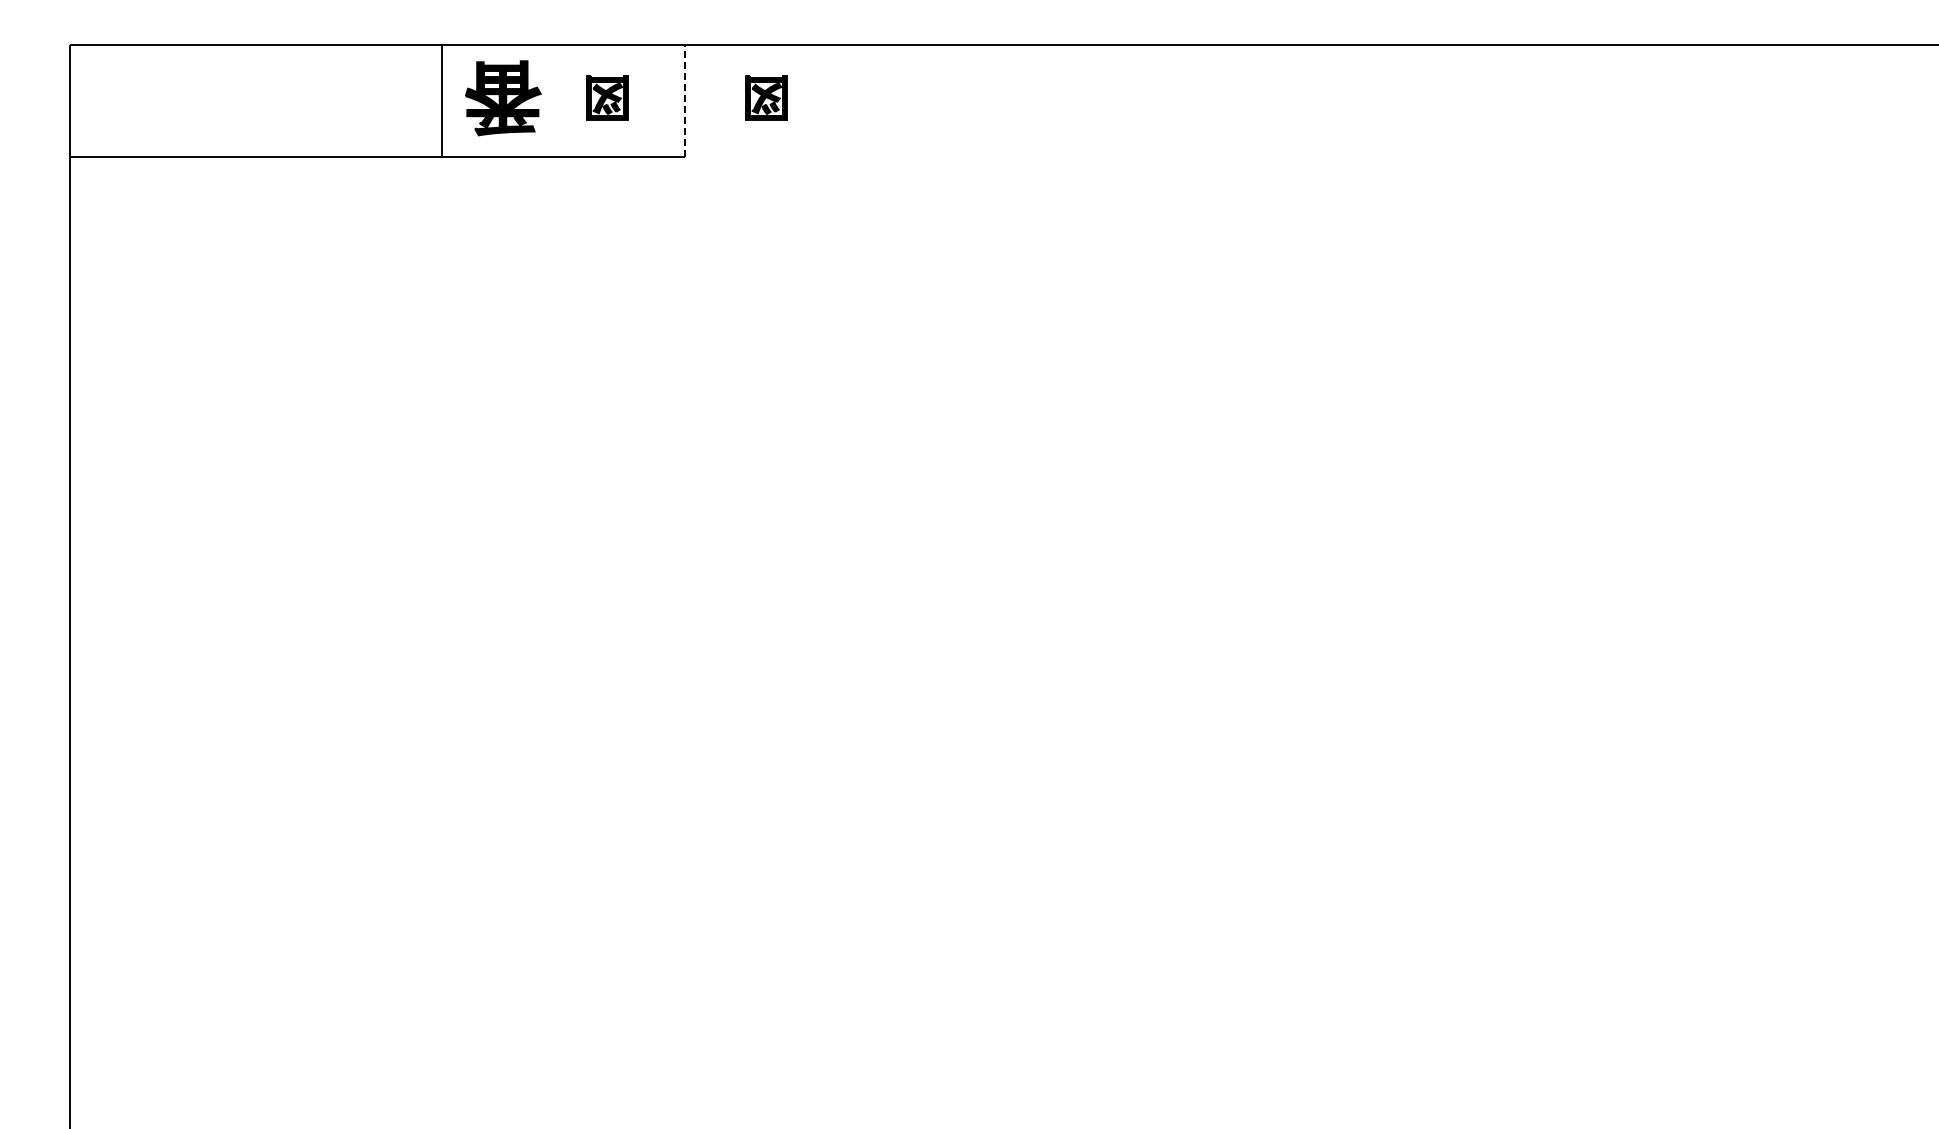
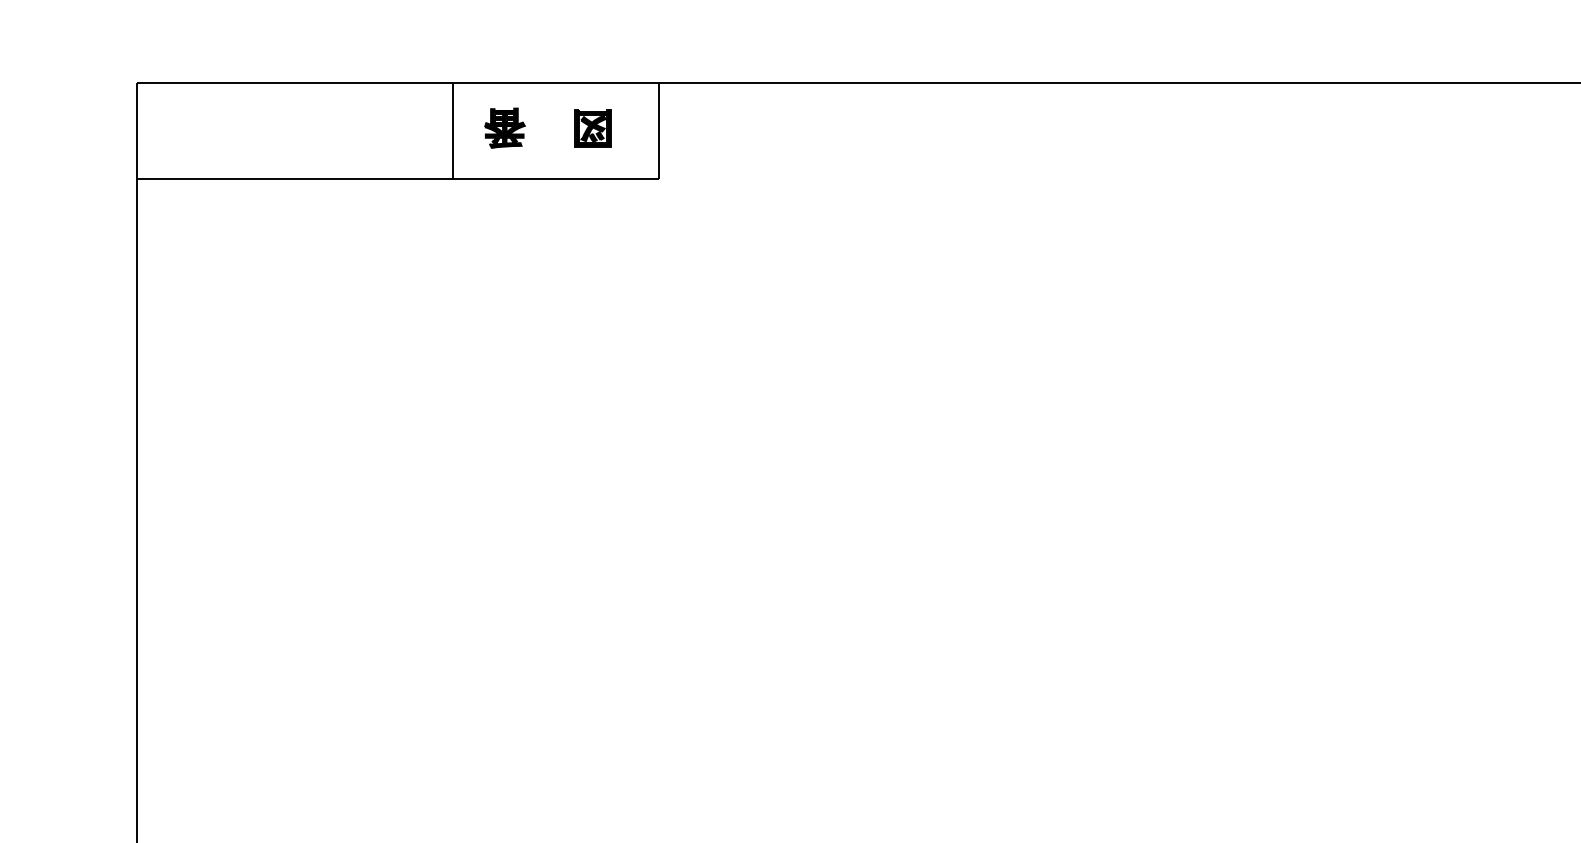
part: (503, 97) -> (504, 127), size x0.62
part: (766, 97) -> (728, 127), removed
line: (684, 100) -> (658, 130), dashed -> solid

